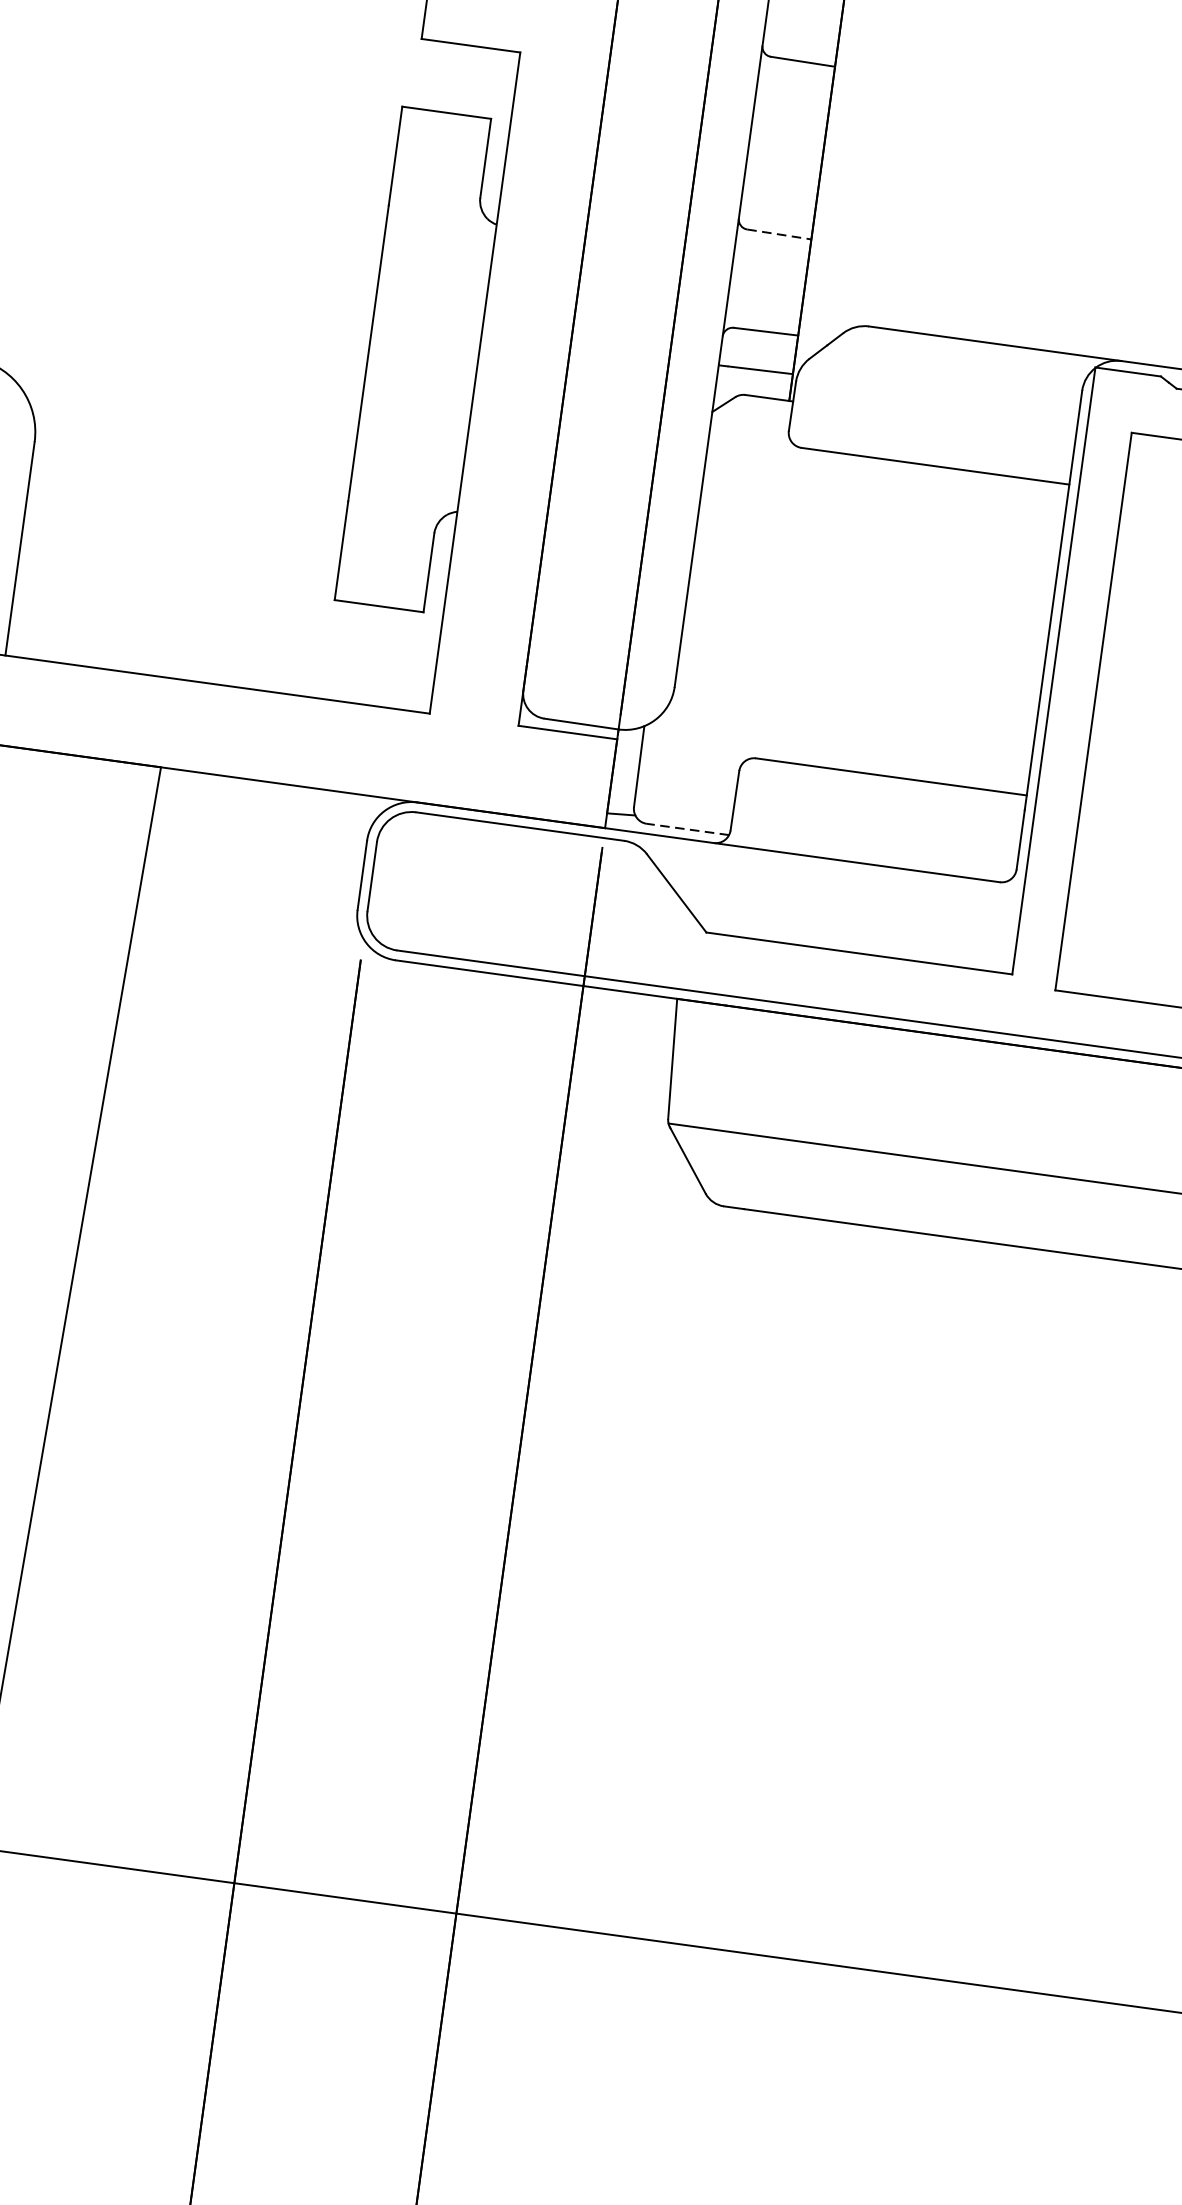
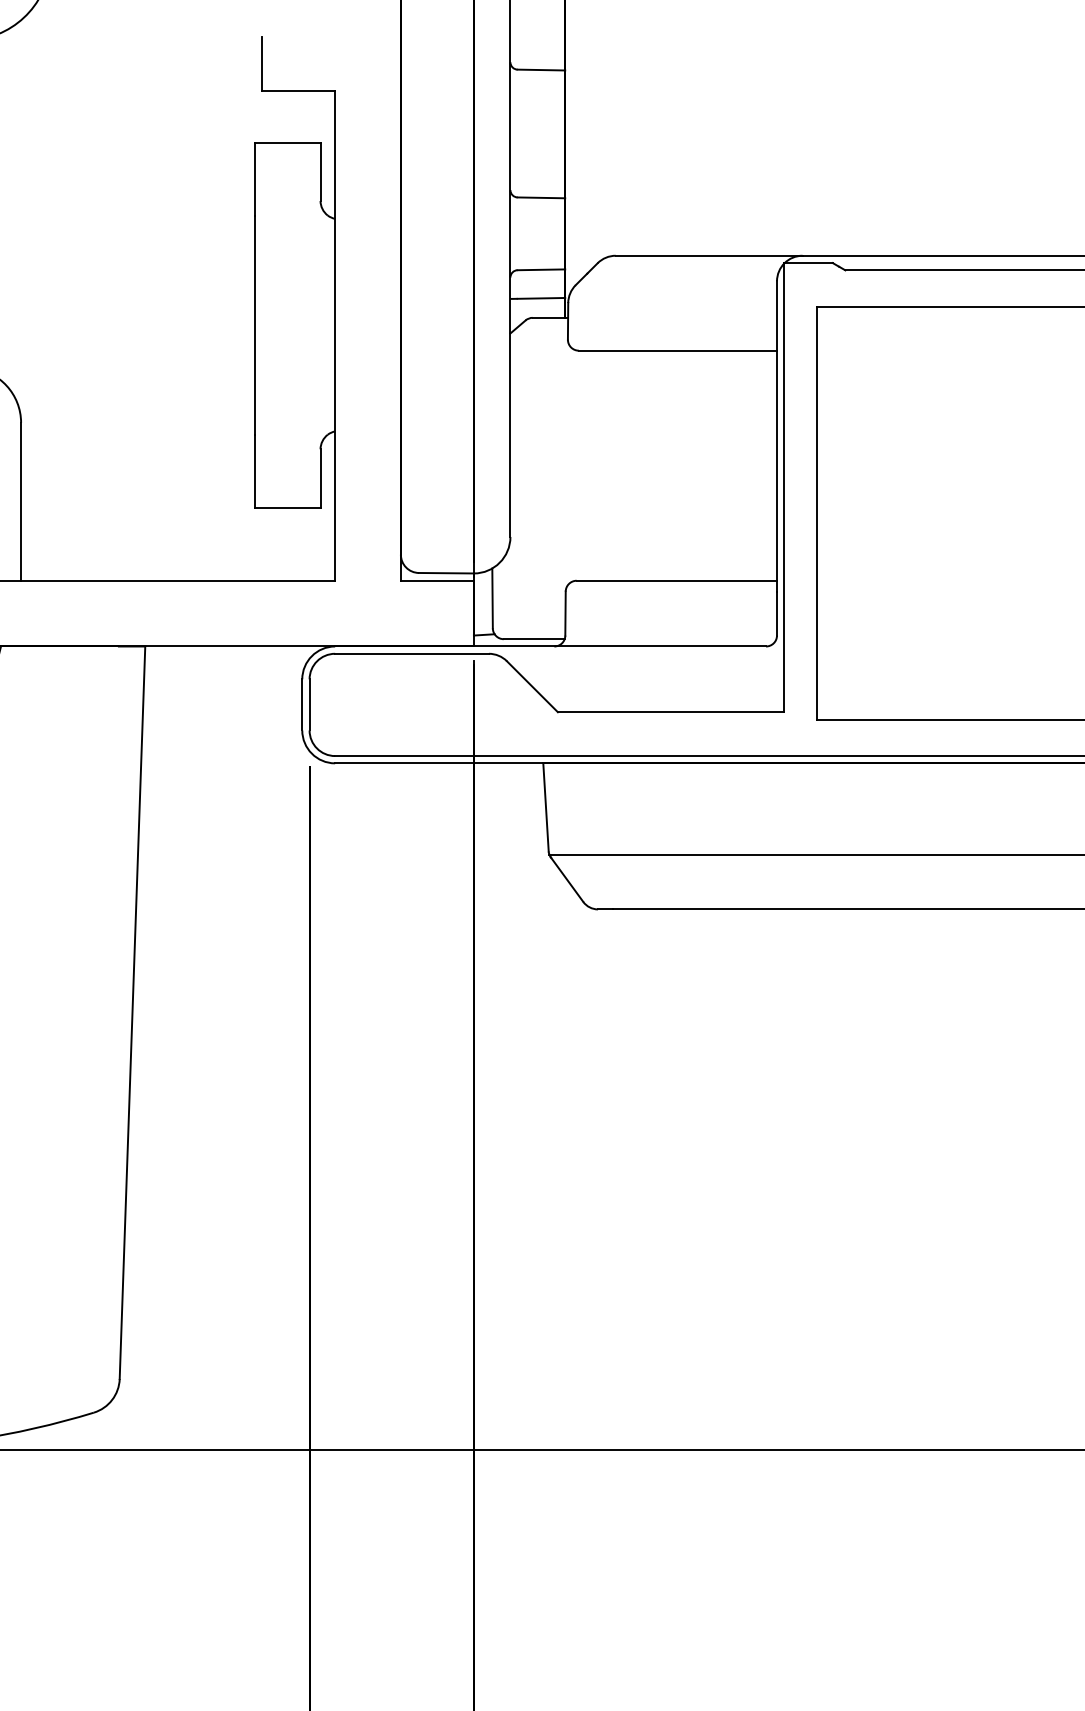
line: (779, 233) -> (541, 197), dashed -> solid
line: (686, 829) -> (533, 639), dashed -> solid

